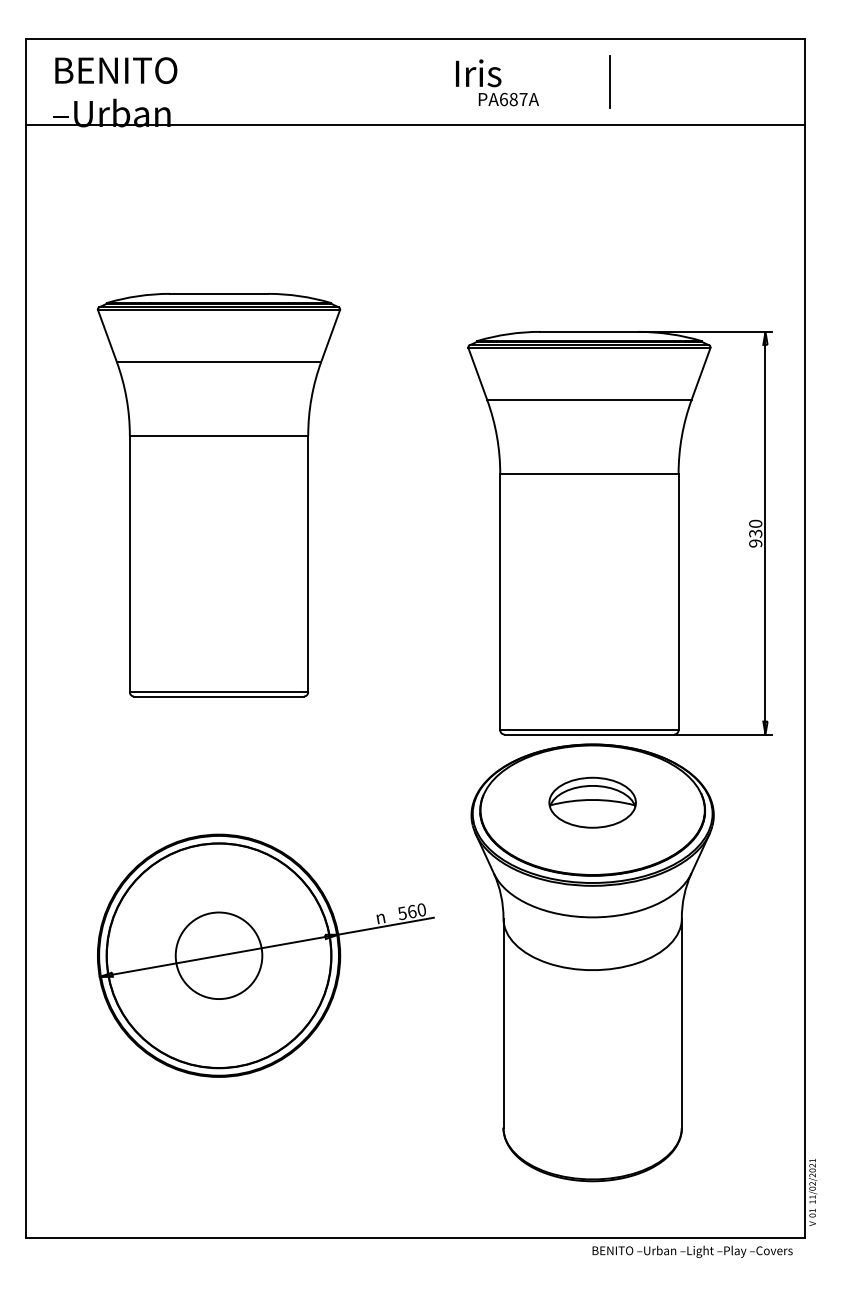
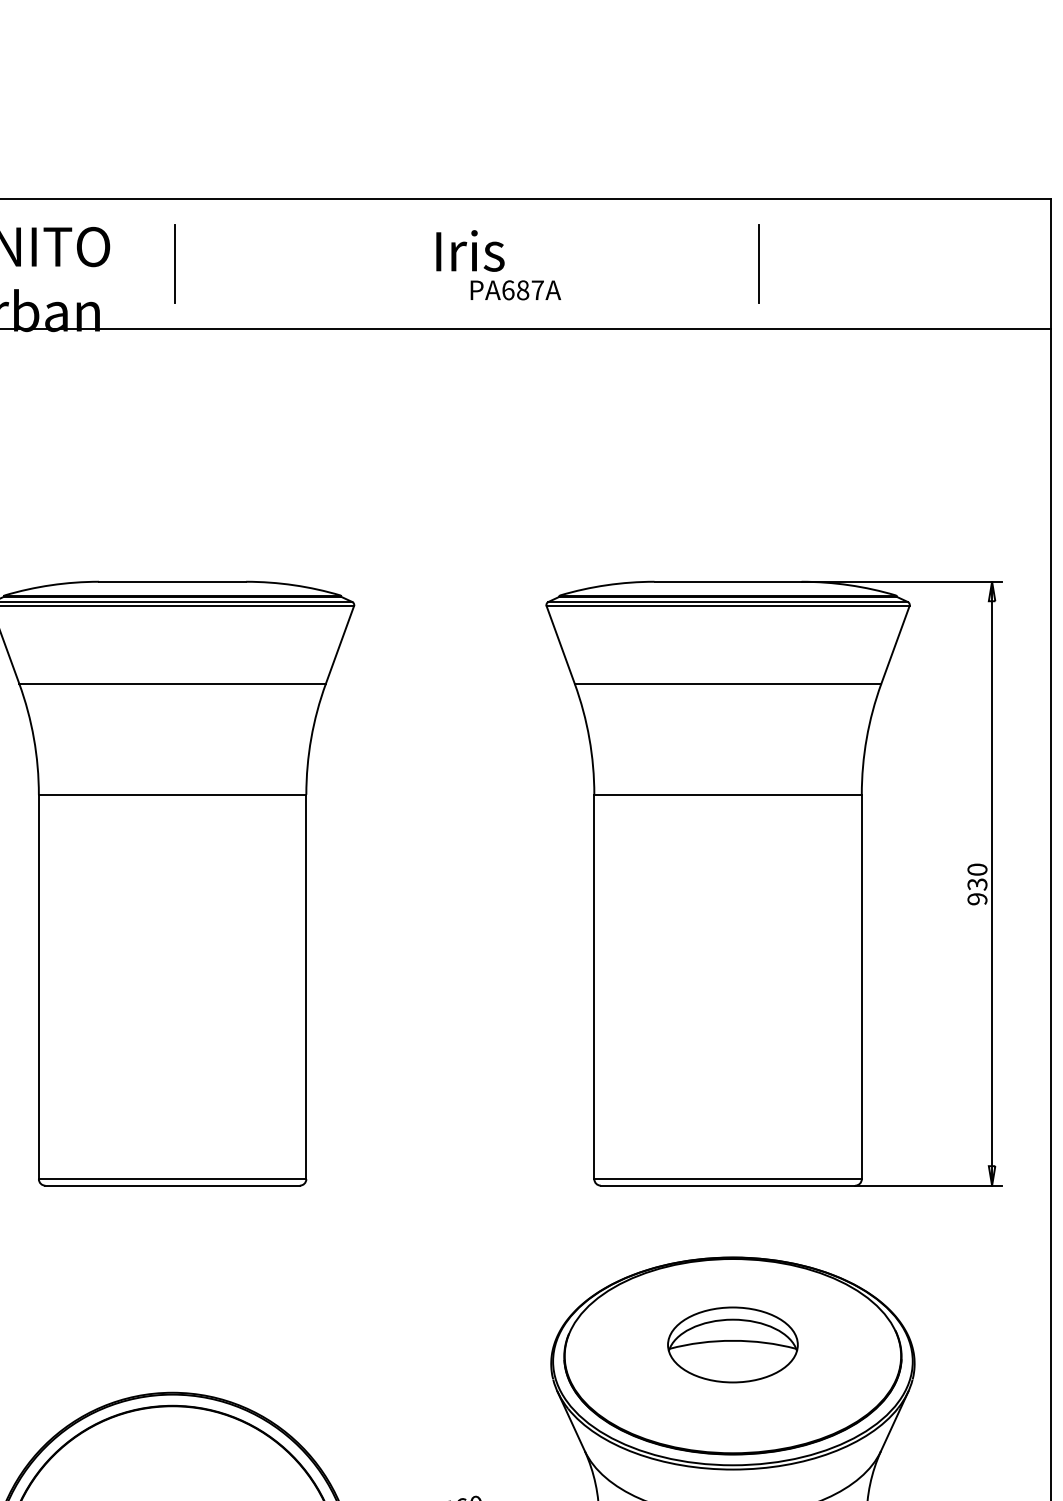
line: (220, 82) -> (174, 264), added
text: (497, 82) -> (498, 264), moved
part: (619, 533) -> (773, 884), moved

